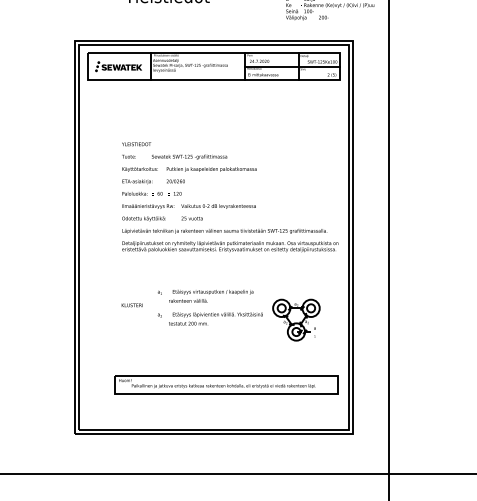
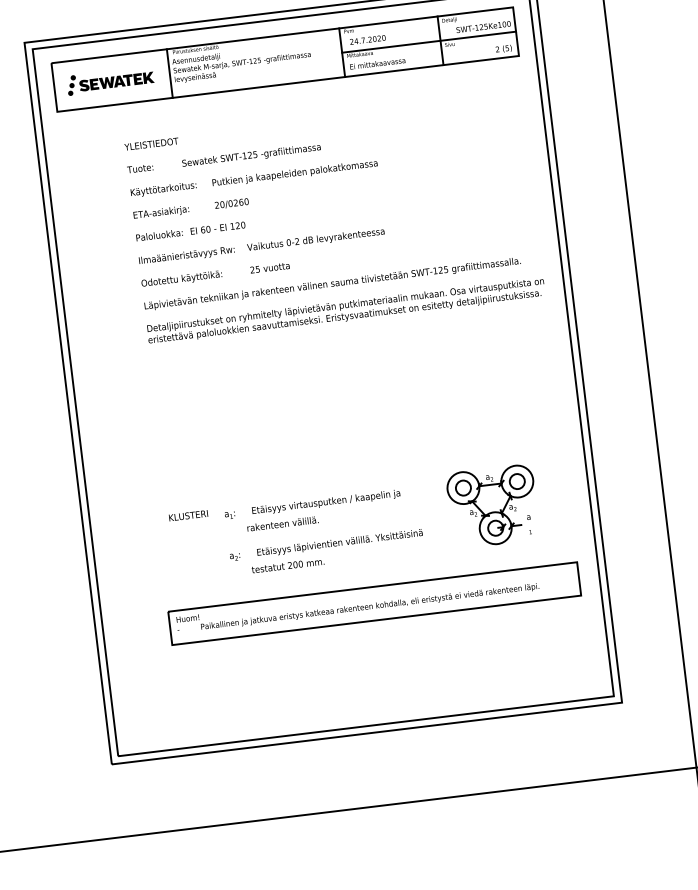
text: (230, 197) -> (335, 220), moved
text: (209, 307) -> (323, 531), moved
part: (226, 384) -> (374, 603), moved

